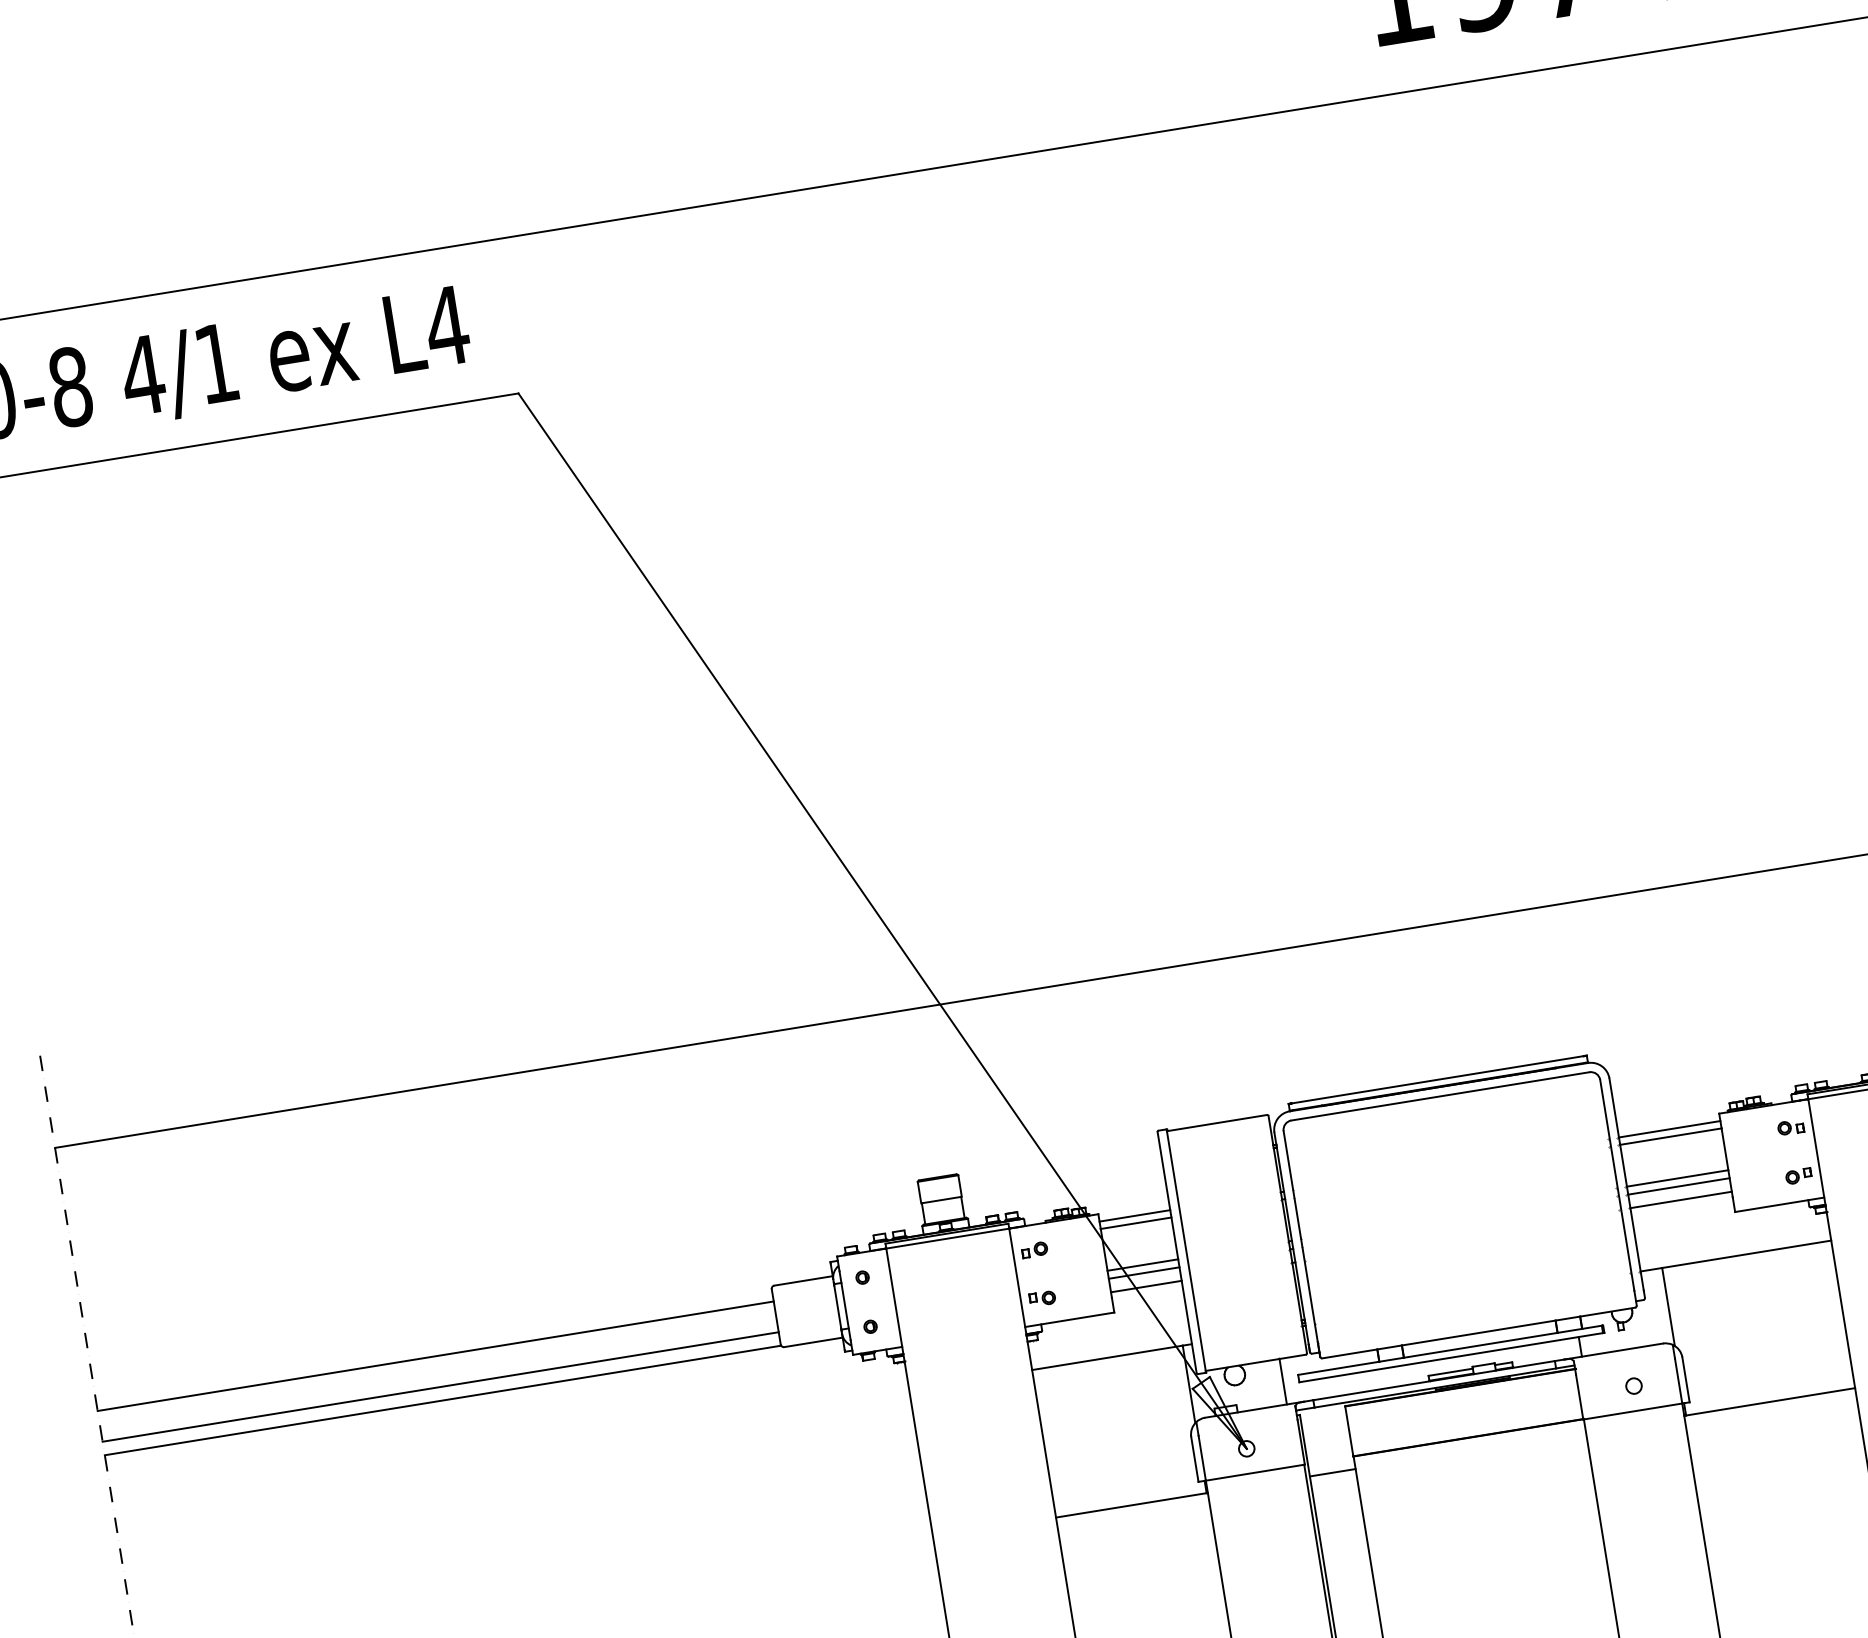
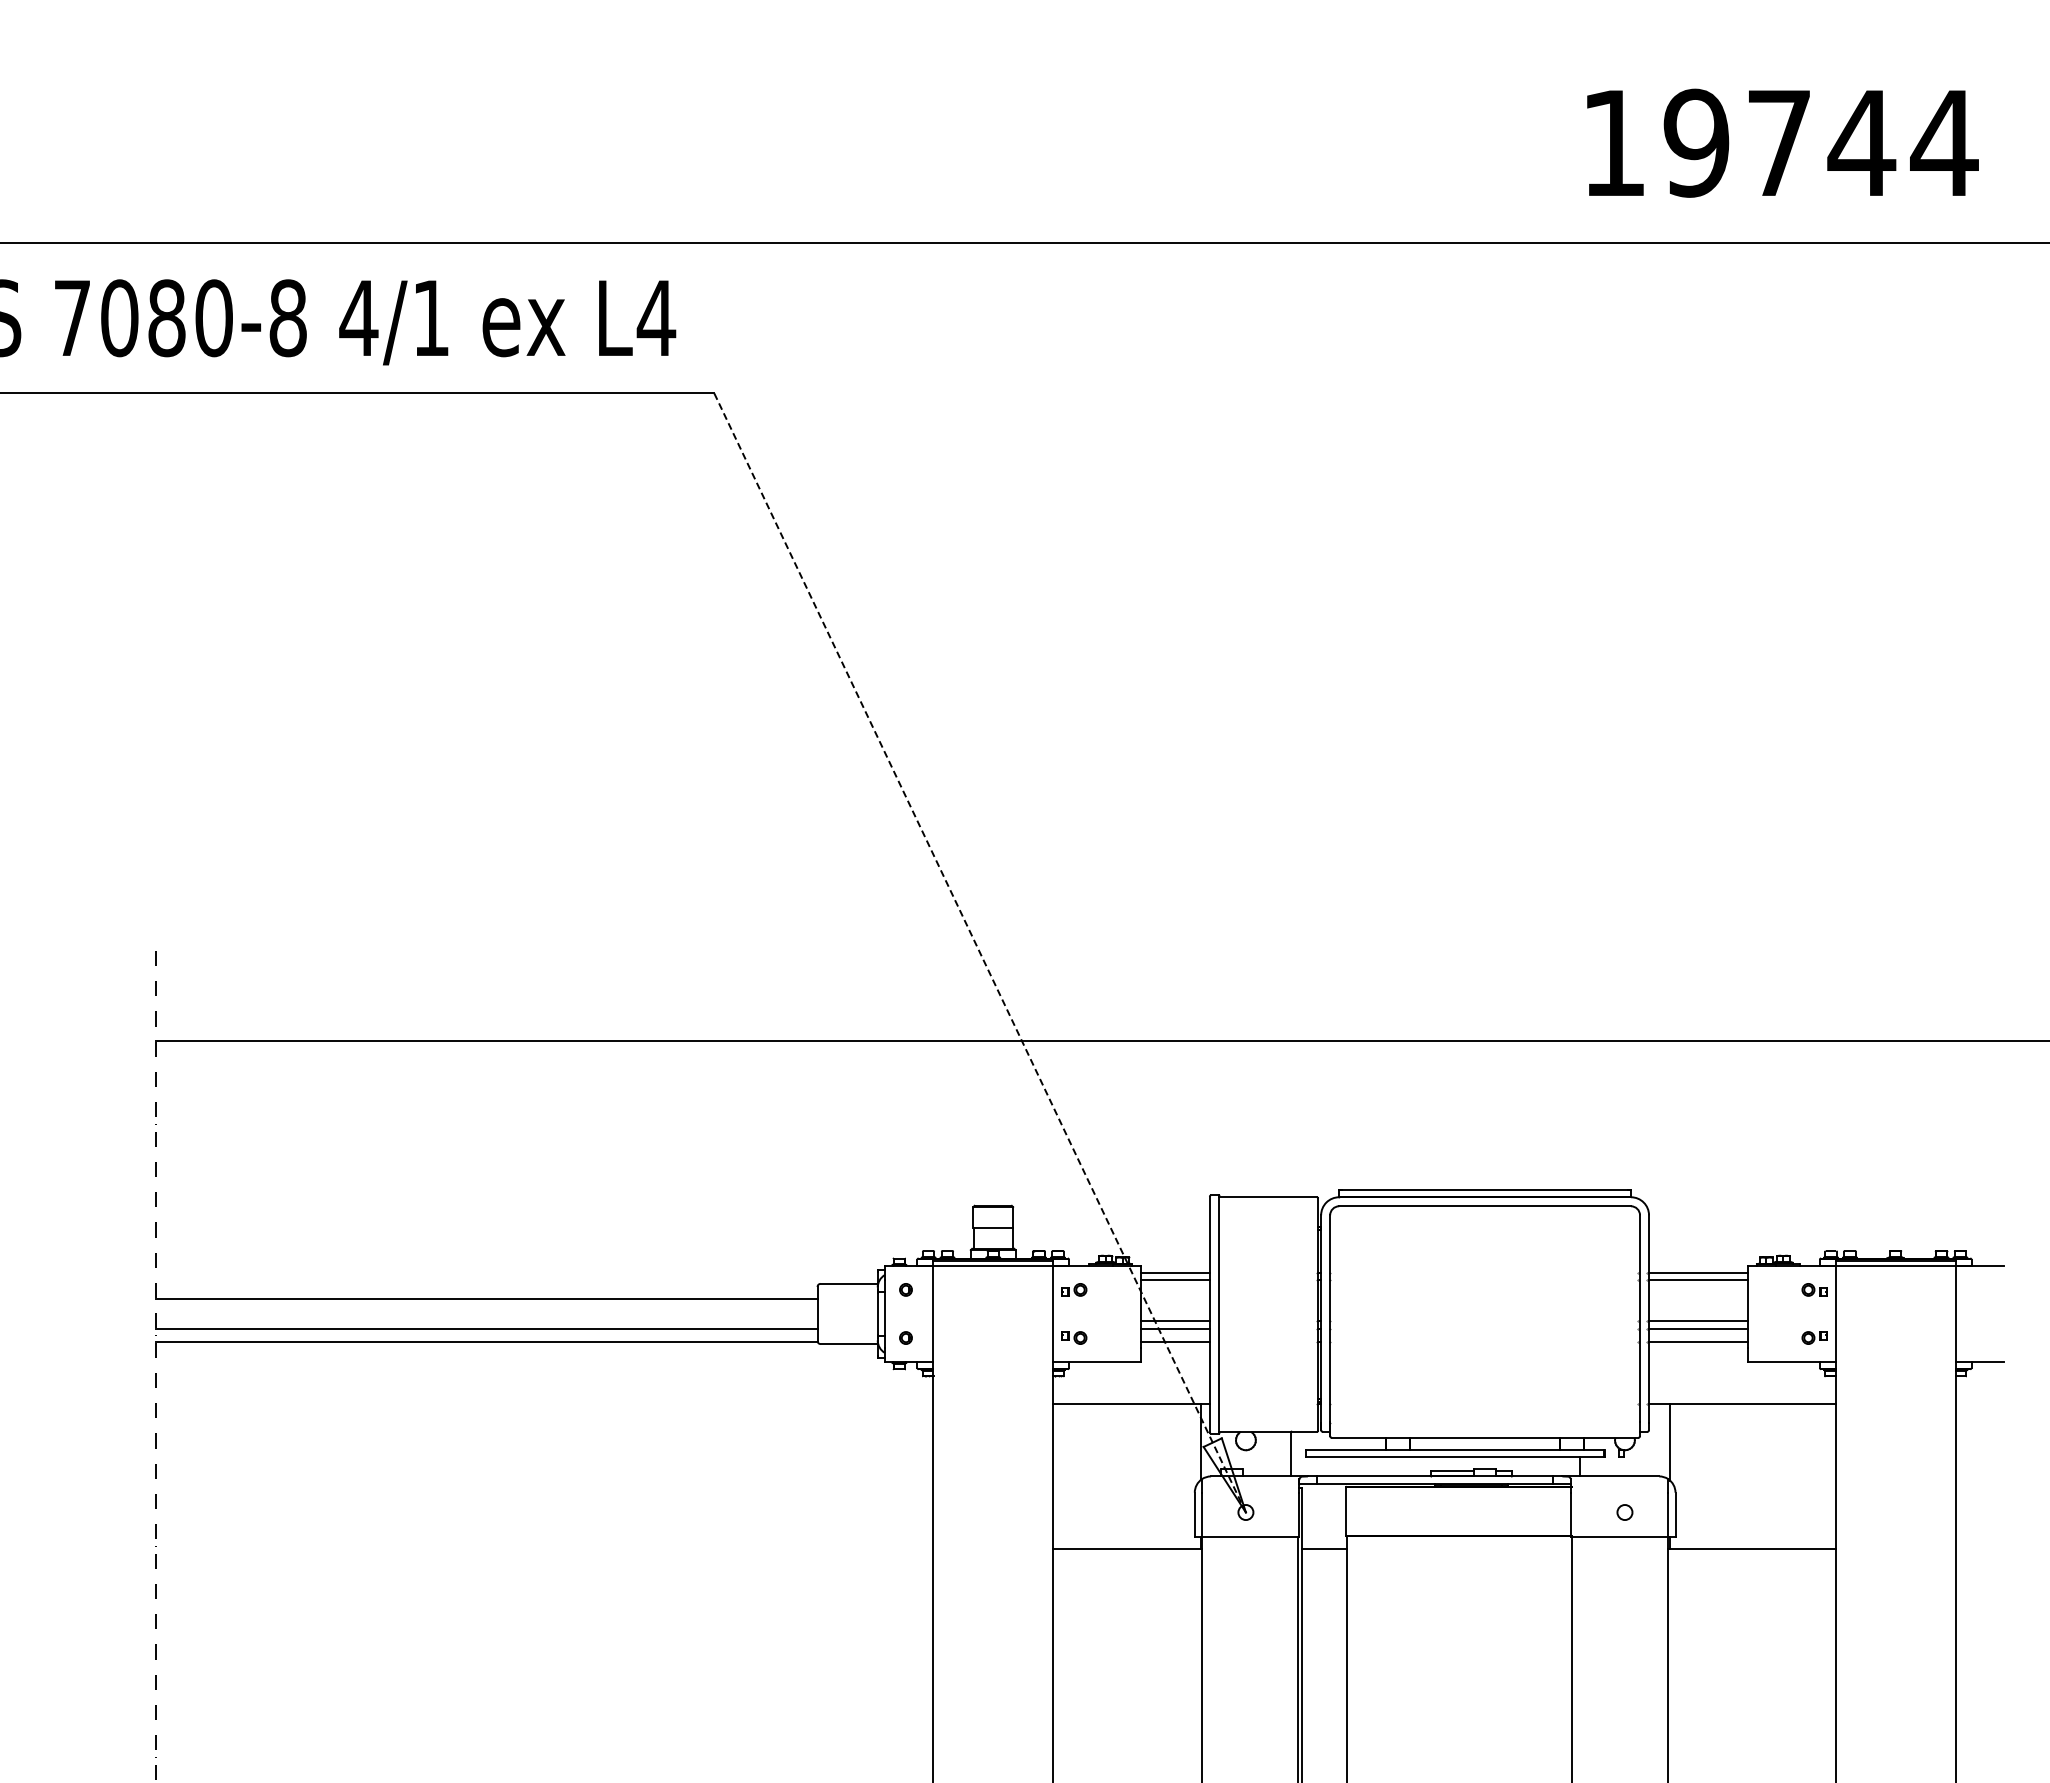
line: (883, 921) -> (980, 953), solid -> dashed

